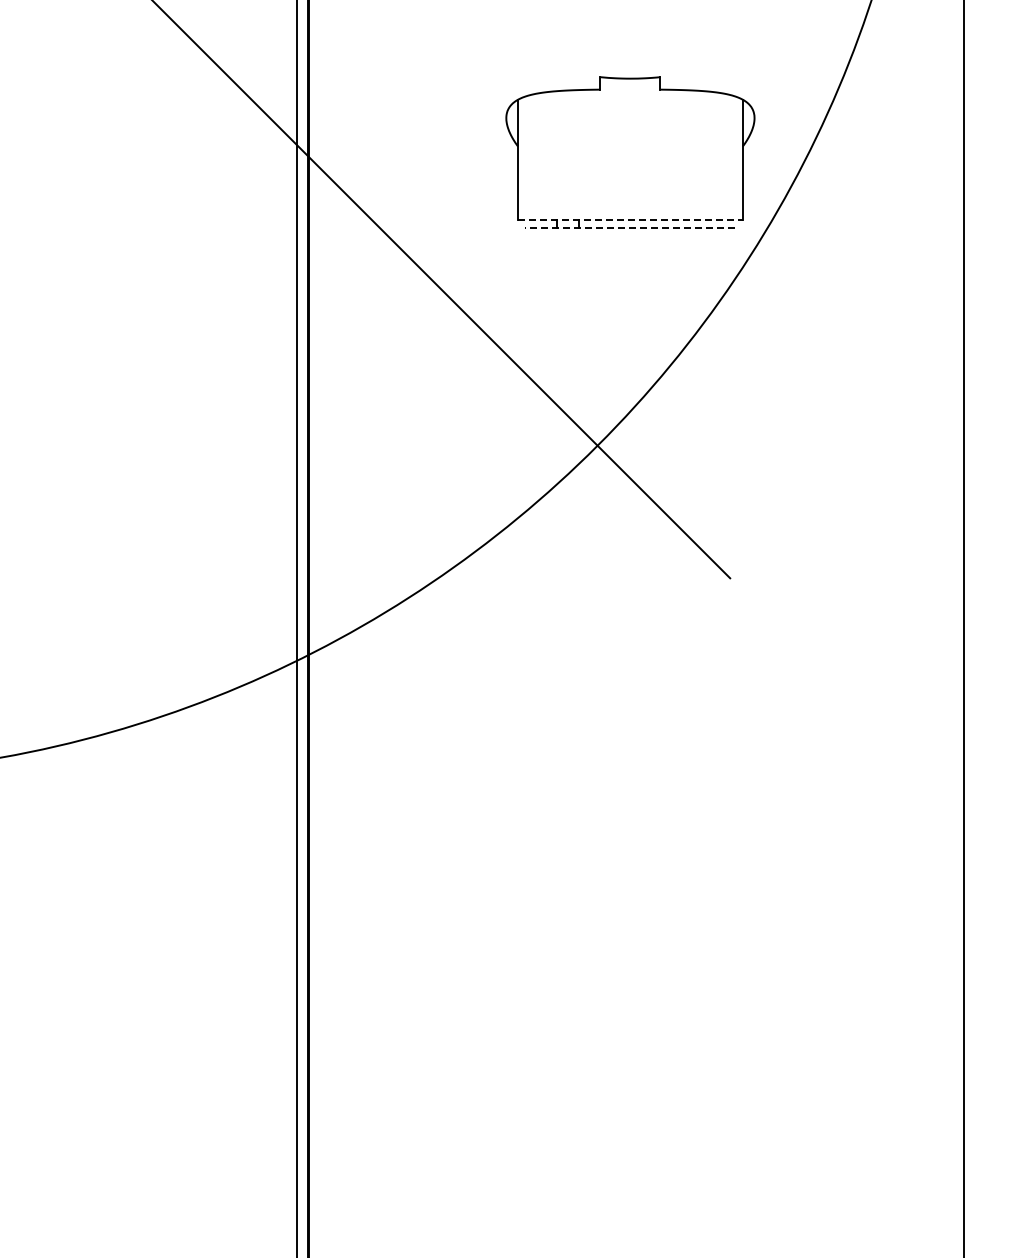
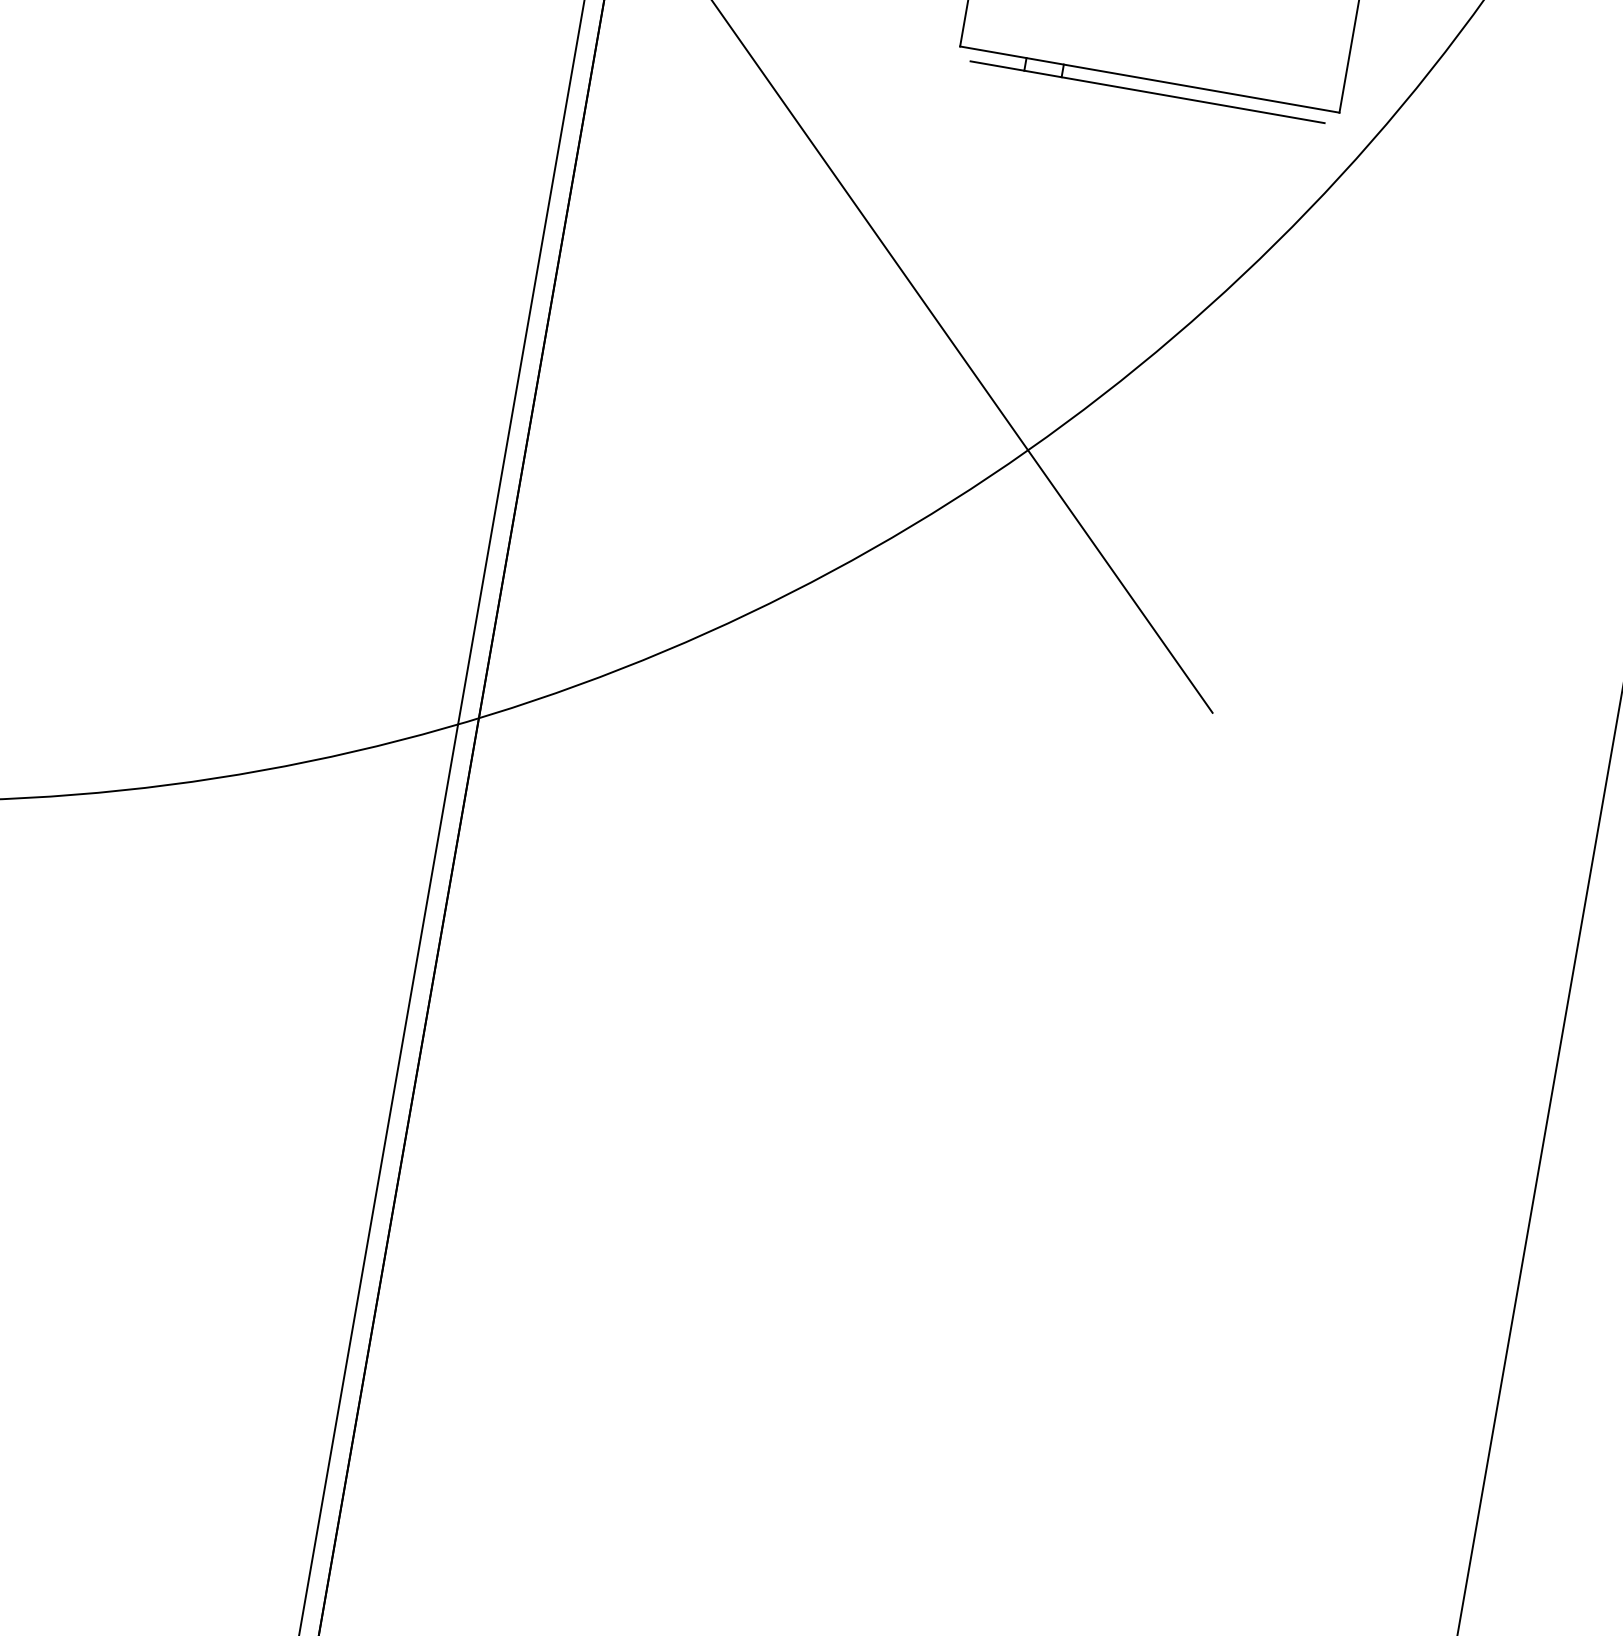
line: (630, 220) -> (1149, 80), dashed -> solid
line: (630, 227) -> (1147, 91), dashed -> solid

